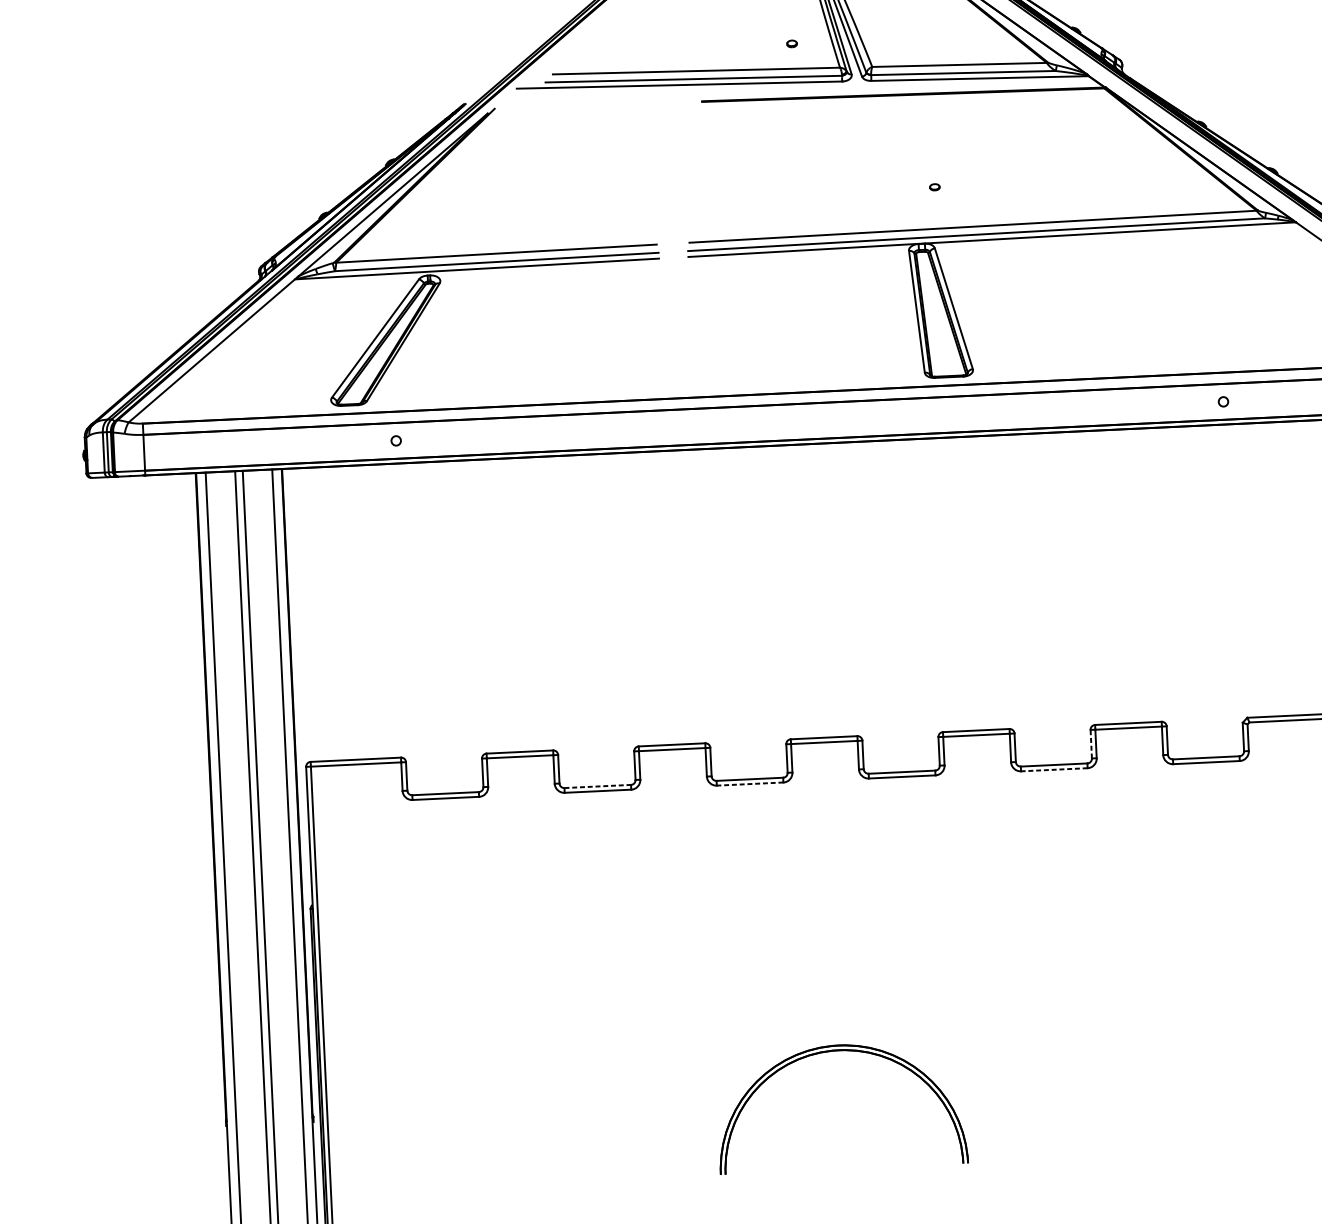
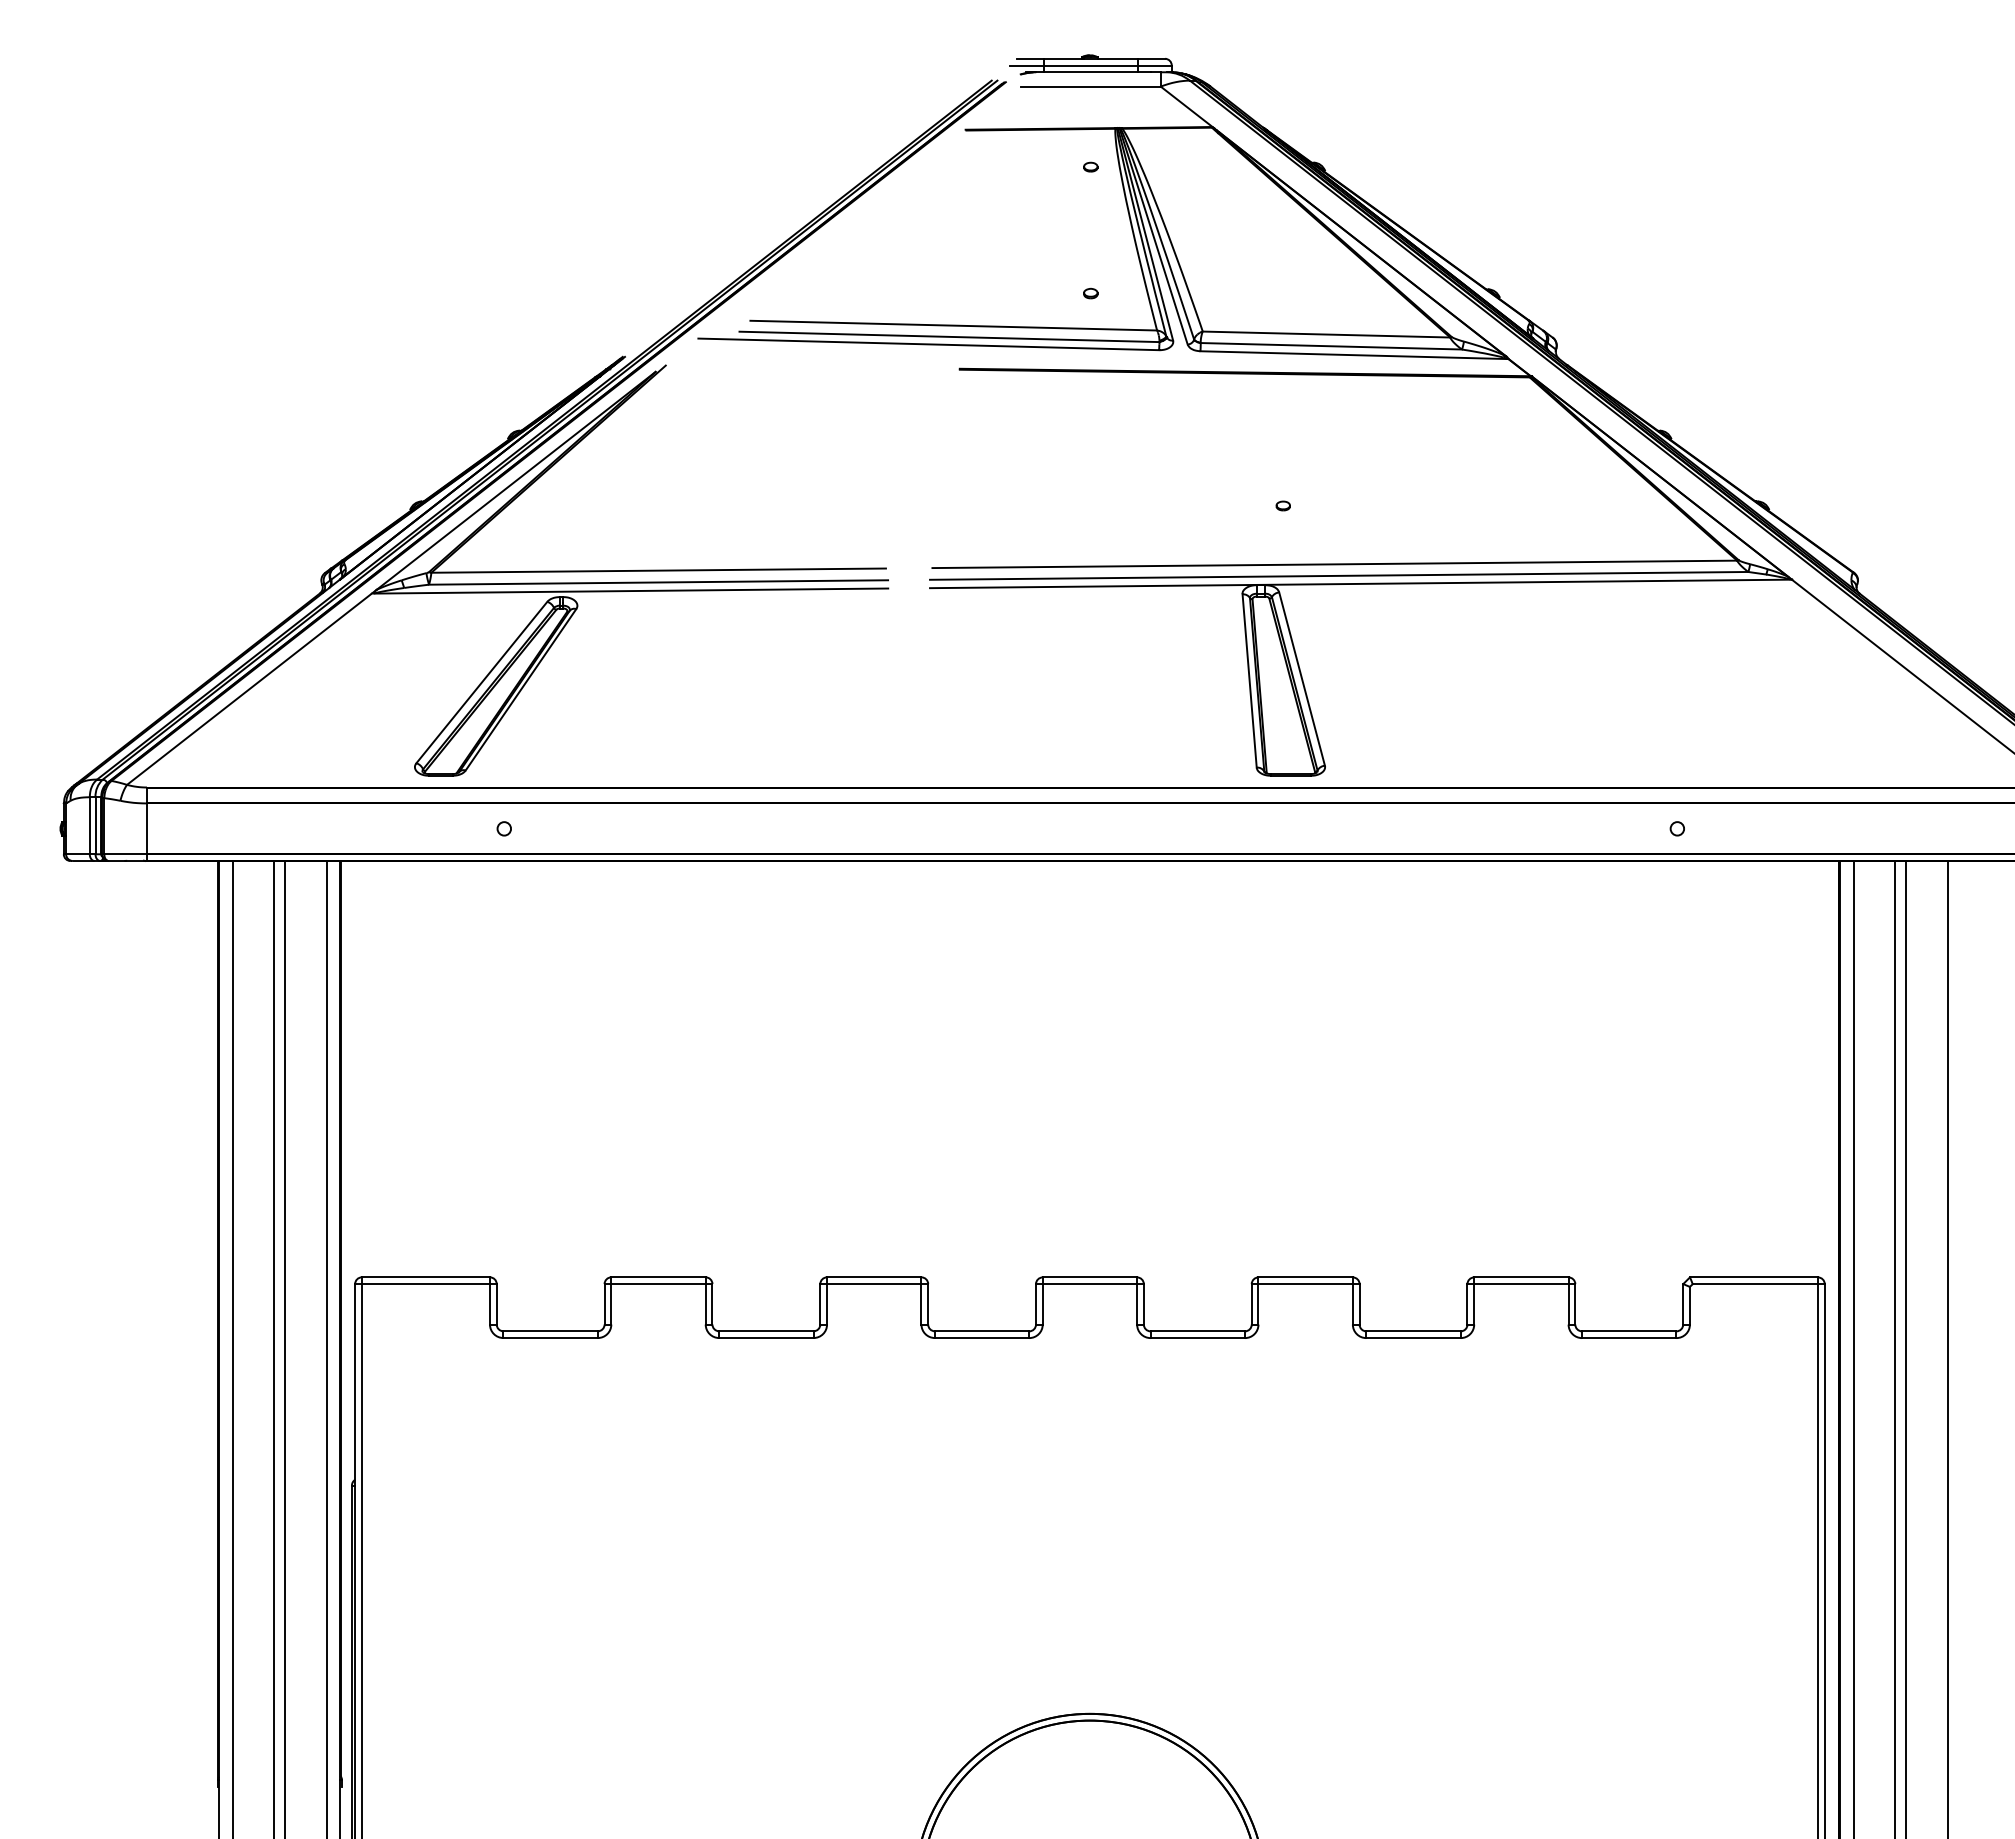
line: (1091, 743) -> (1467, 1303), dashed -> solid
line: (1054, 770) -> (1413, 1338), dashed -> solid
line: (749, 784) -> (981, 1338), dashed -> solid
line: (597, 786) -> (766, 1331), dashed -> solid

